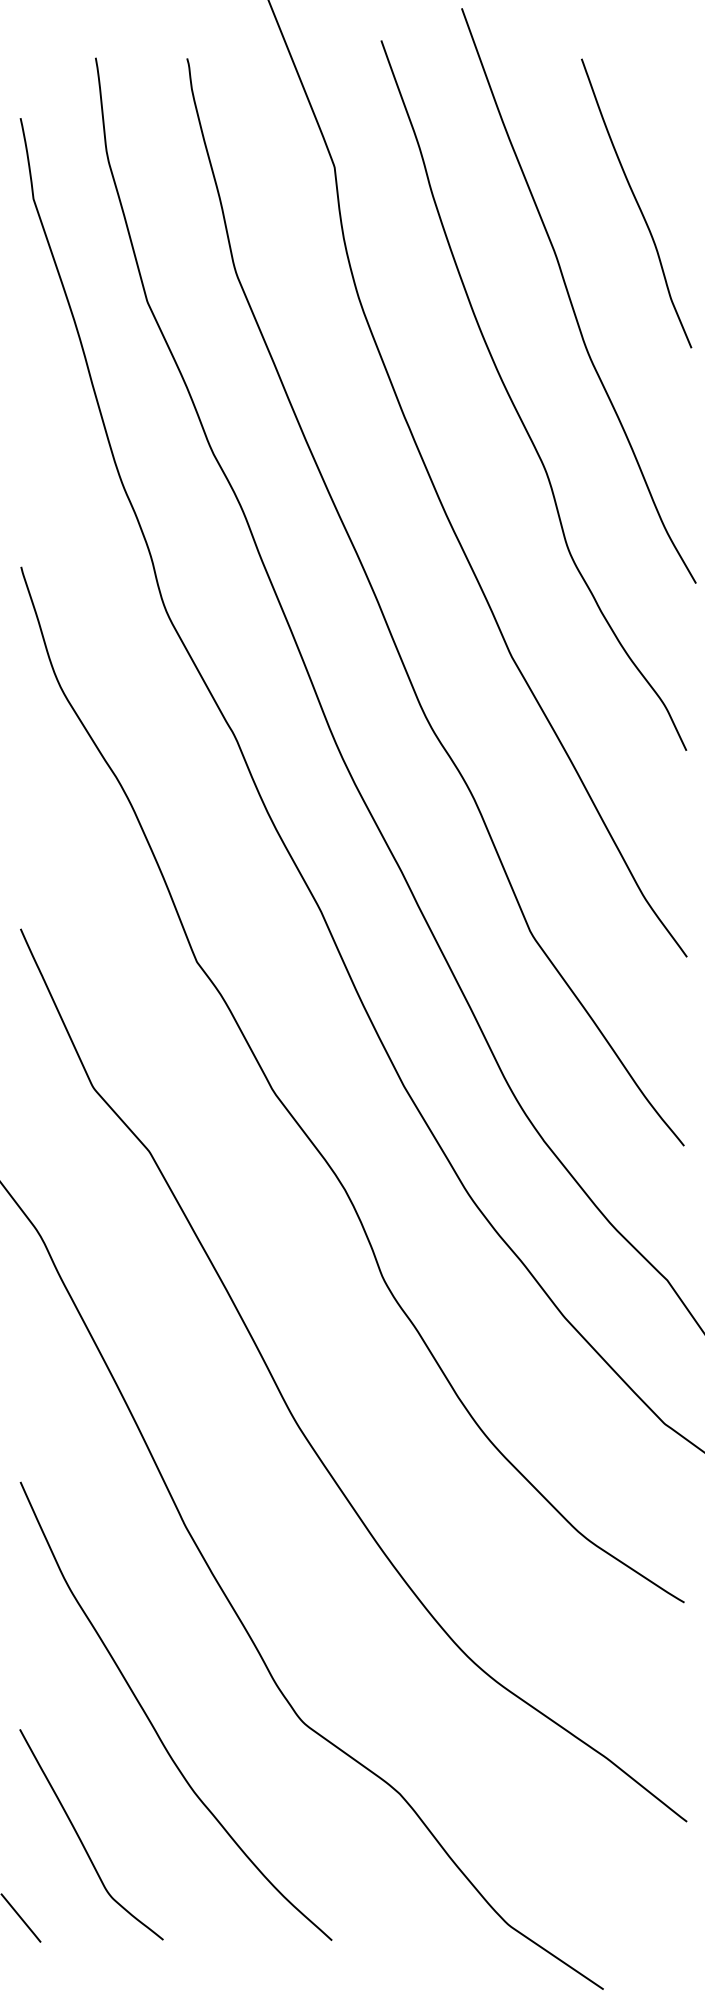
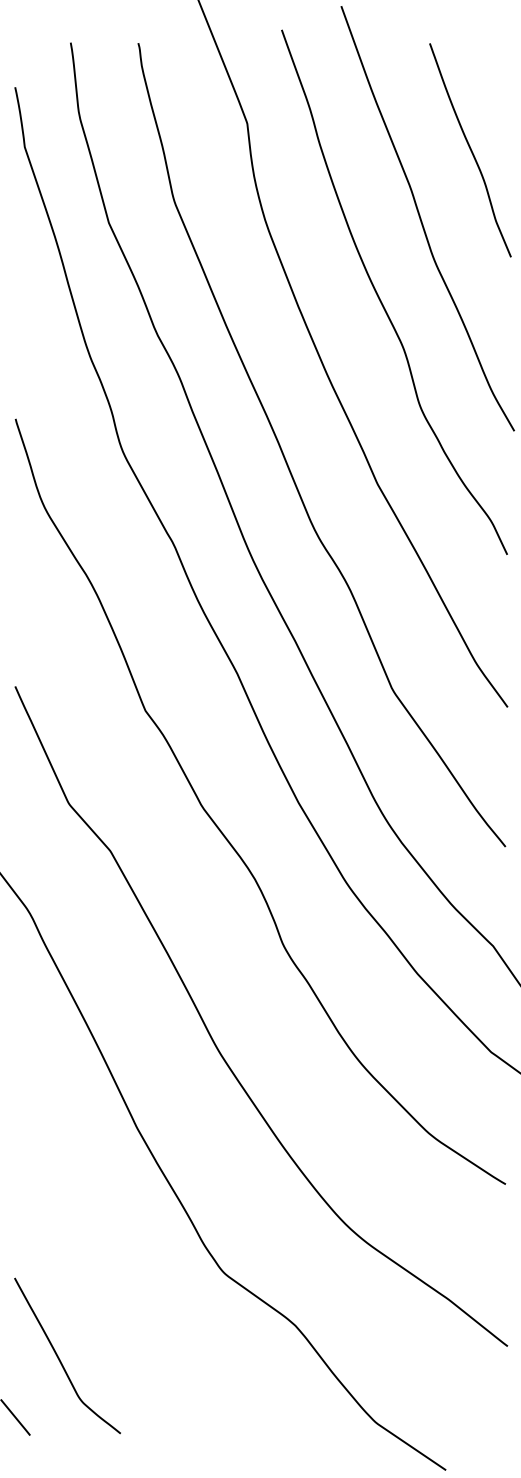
curve: (152, 1721) -> (112, 1272), removed

